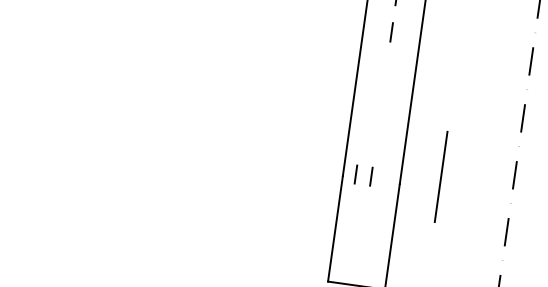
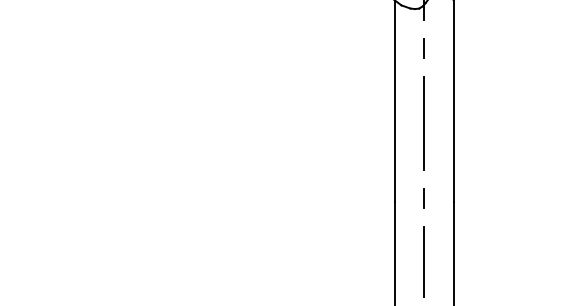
line: (355, 174) -> (407, 198), removed
line: (440, 176) -> (423, 123), moved
line: (362, 237) -> (423, 261), added

